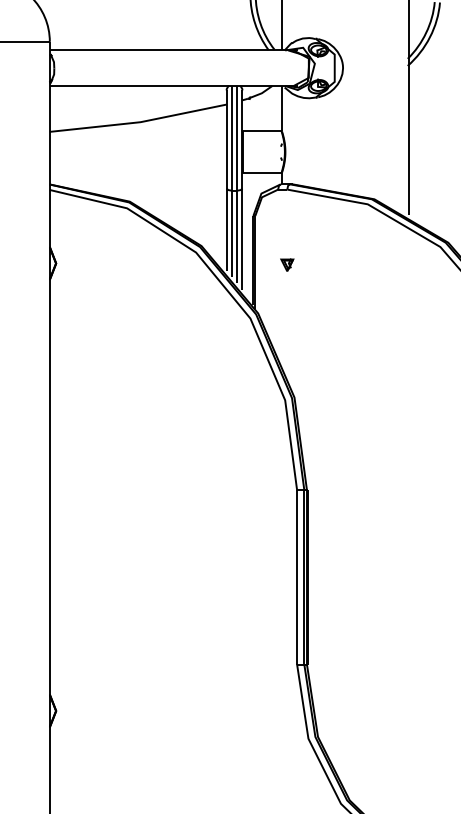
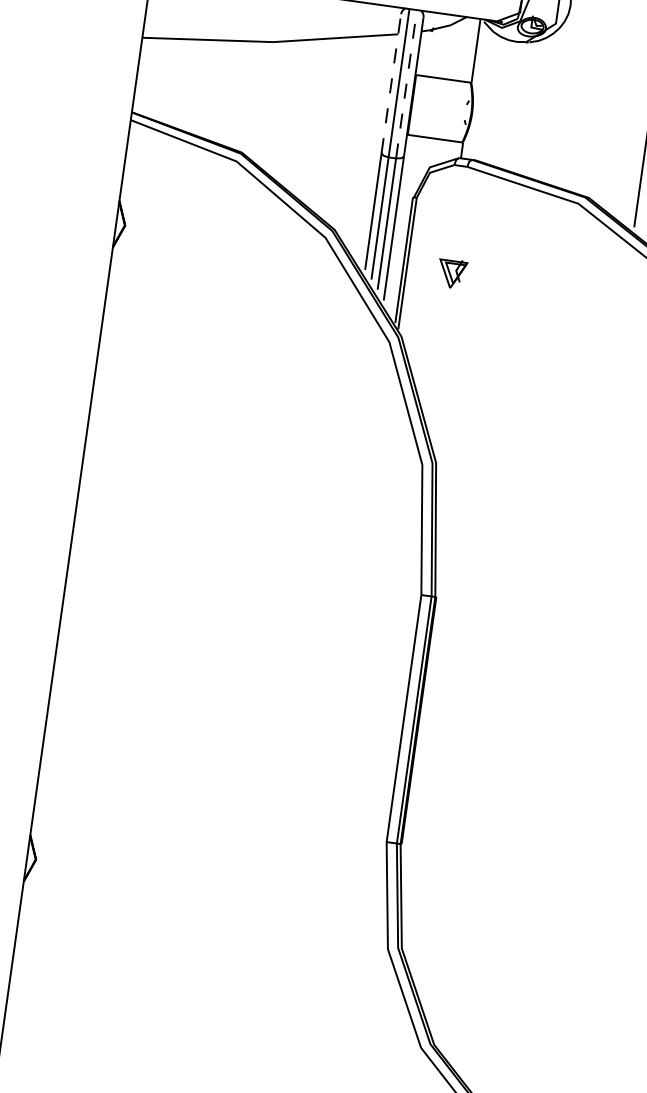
line: (226, 138) -> (391, 82), solid -> dashed
line: (237, 138) -> (406, 84), solid -> dashed
part: (287, 264) -> (452, 273), size x1.6

